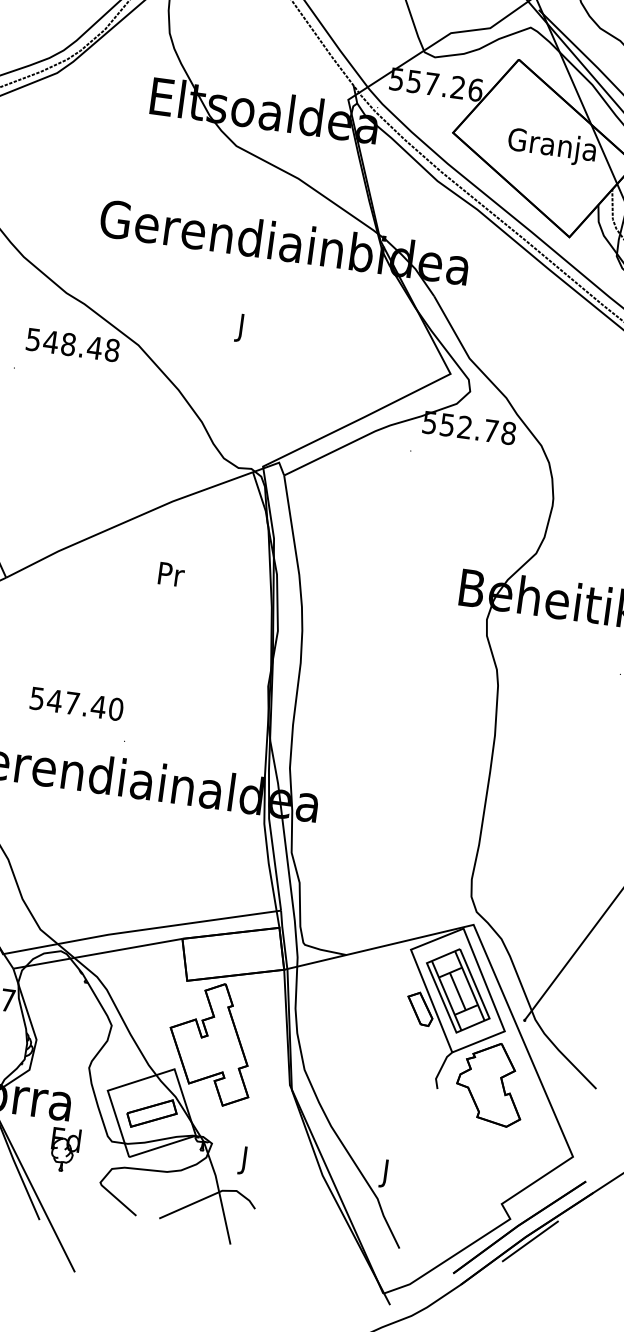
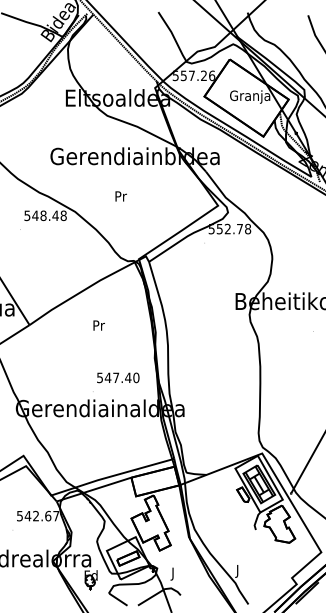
text: (241, 327) -> (120, 197), J -> Pr
text: (170, 574) -> (98, 325), moved
text: (77, 703) -> (118, 377), moved

